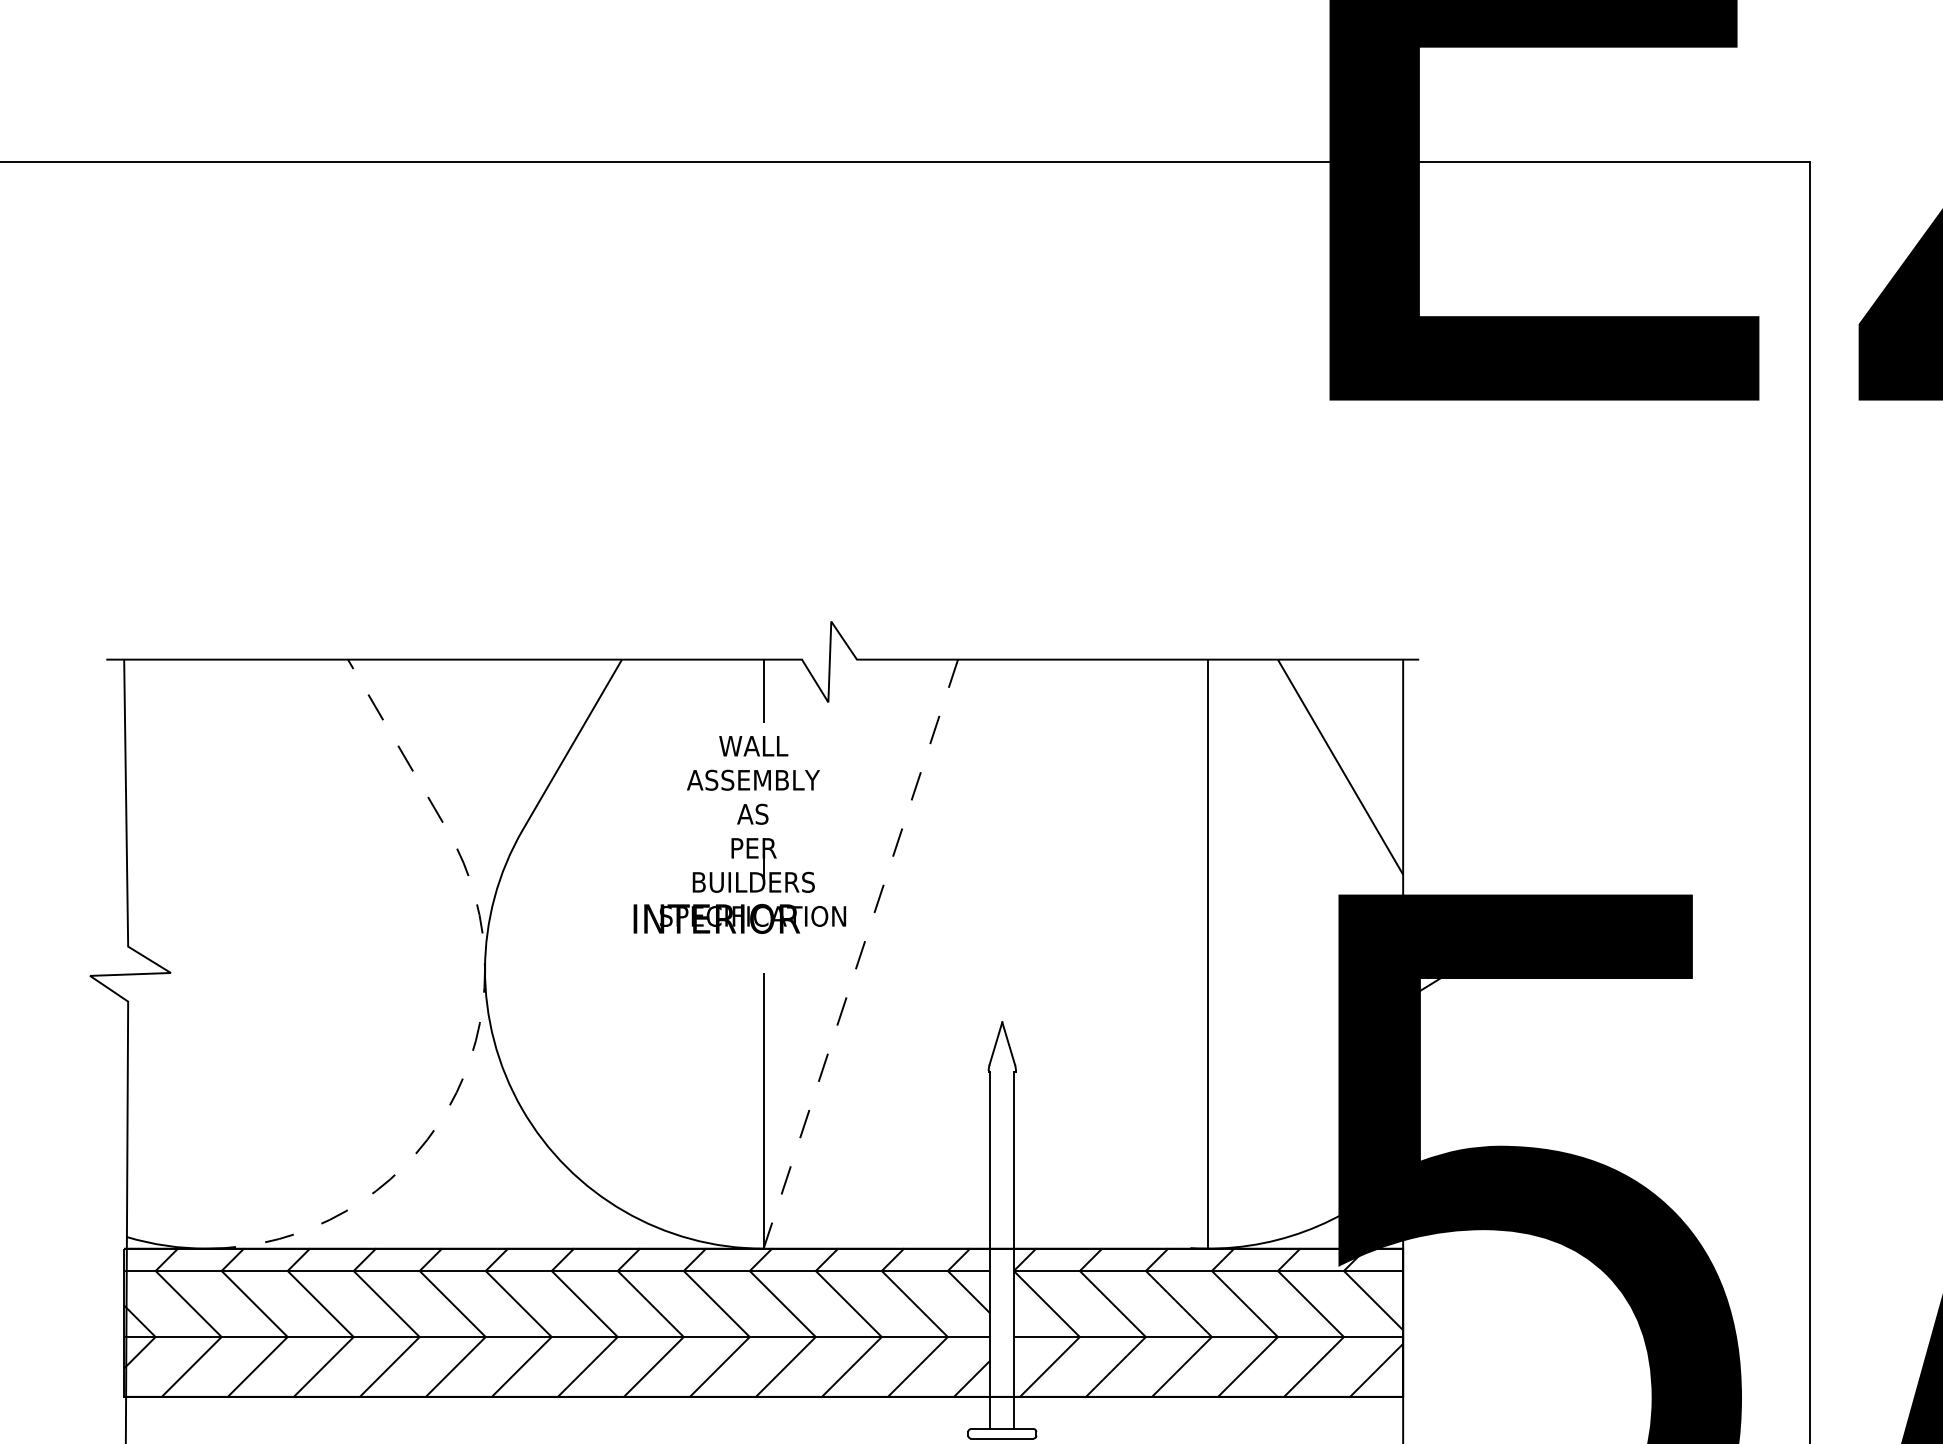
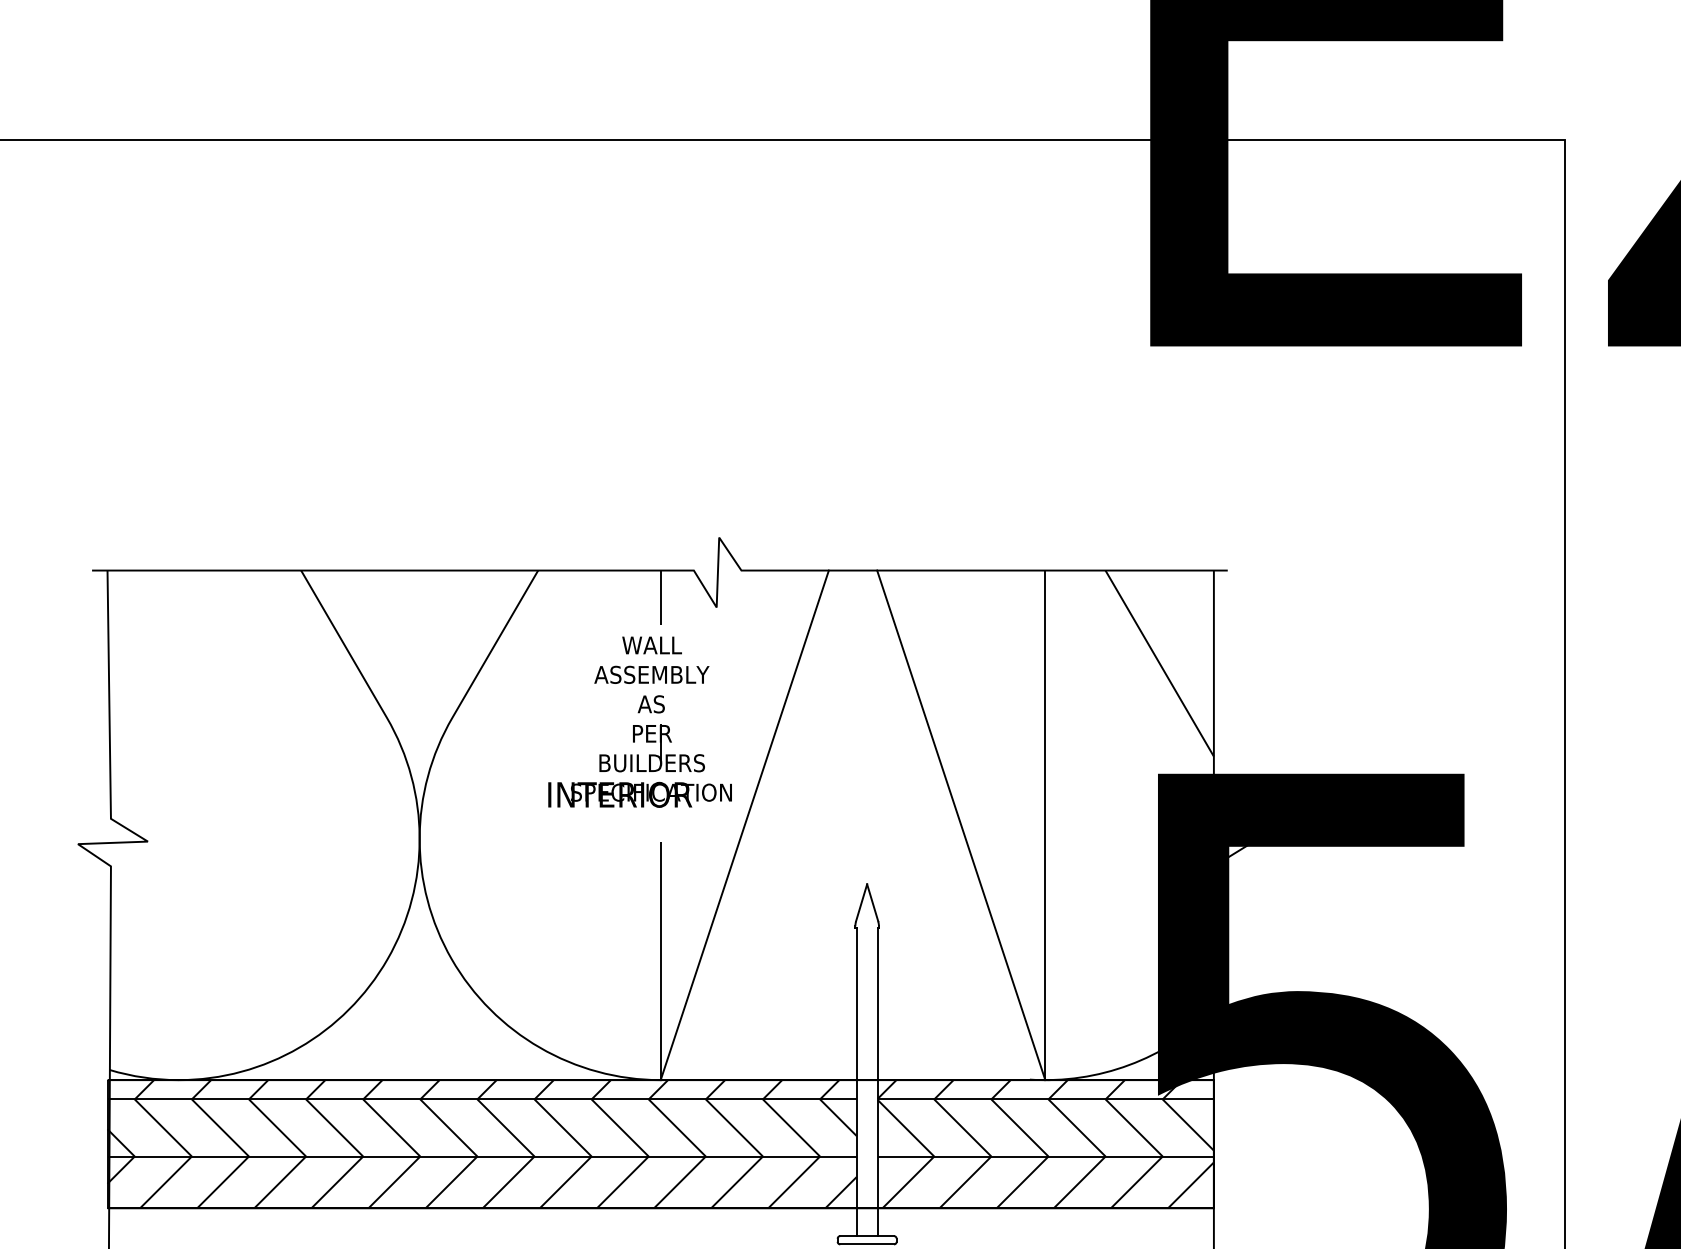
line: (860, 954) -> (744, 825), dashed -> solid
line: (1111, 954) -> (961, 825), added
line: (480, 1023) -> (415, 885), dashed -> solid

